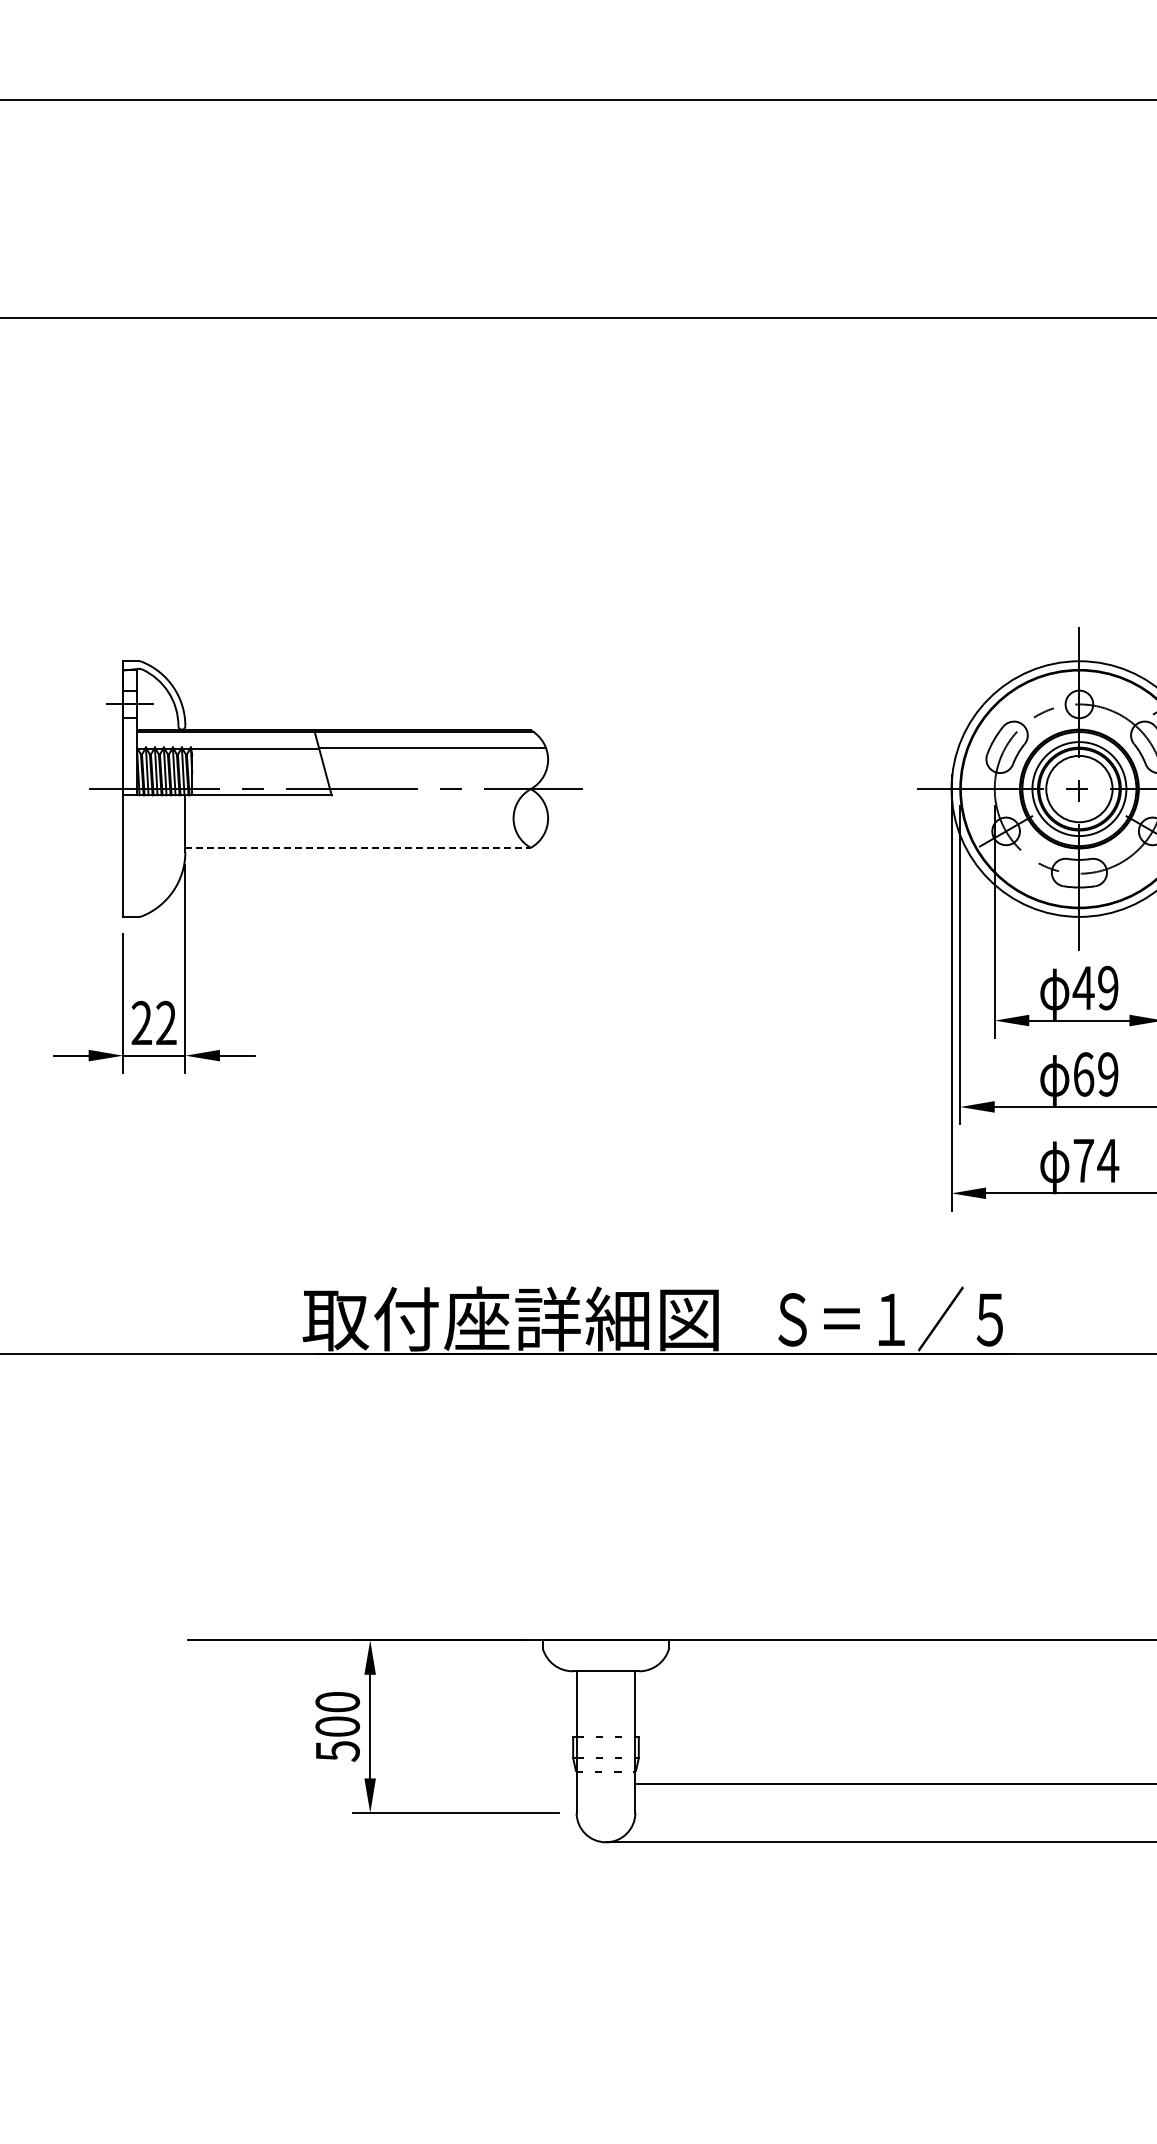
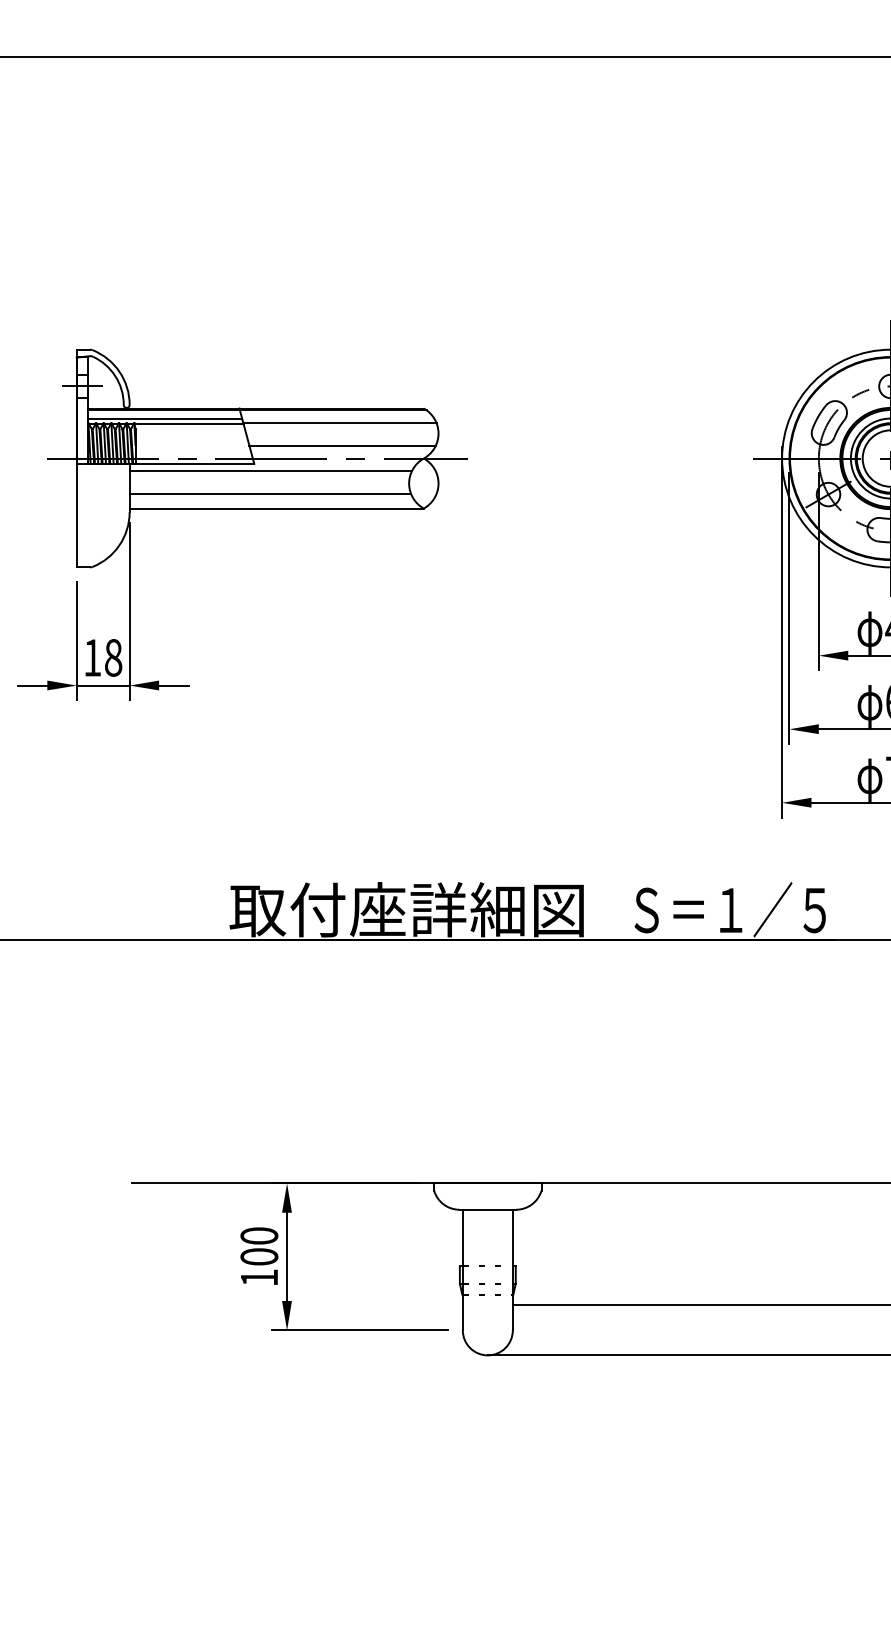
line: (226, 742) -> (164, 418), added
line: (434, 773) -> (341, 445), added
line: (350, 804) -> (270, 471), added
line: (350, 830) -> (270, 493), added
line: (358, 847) -> (277, 508), dashed -> solid
text: (153, 1022) -> (102, 657), 22 -> 18
text: (338, 1751) -> (260, 1278), 500 -> 100

